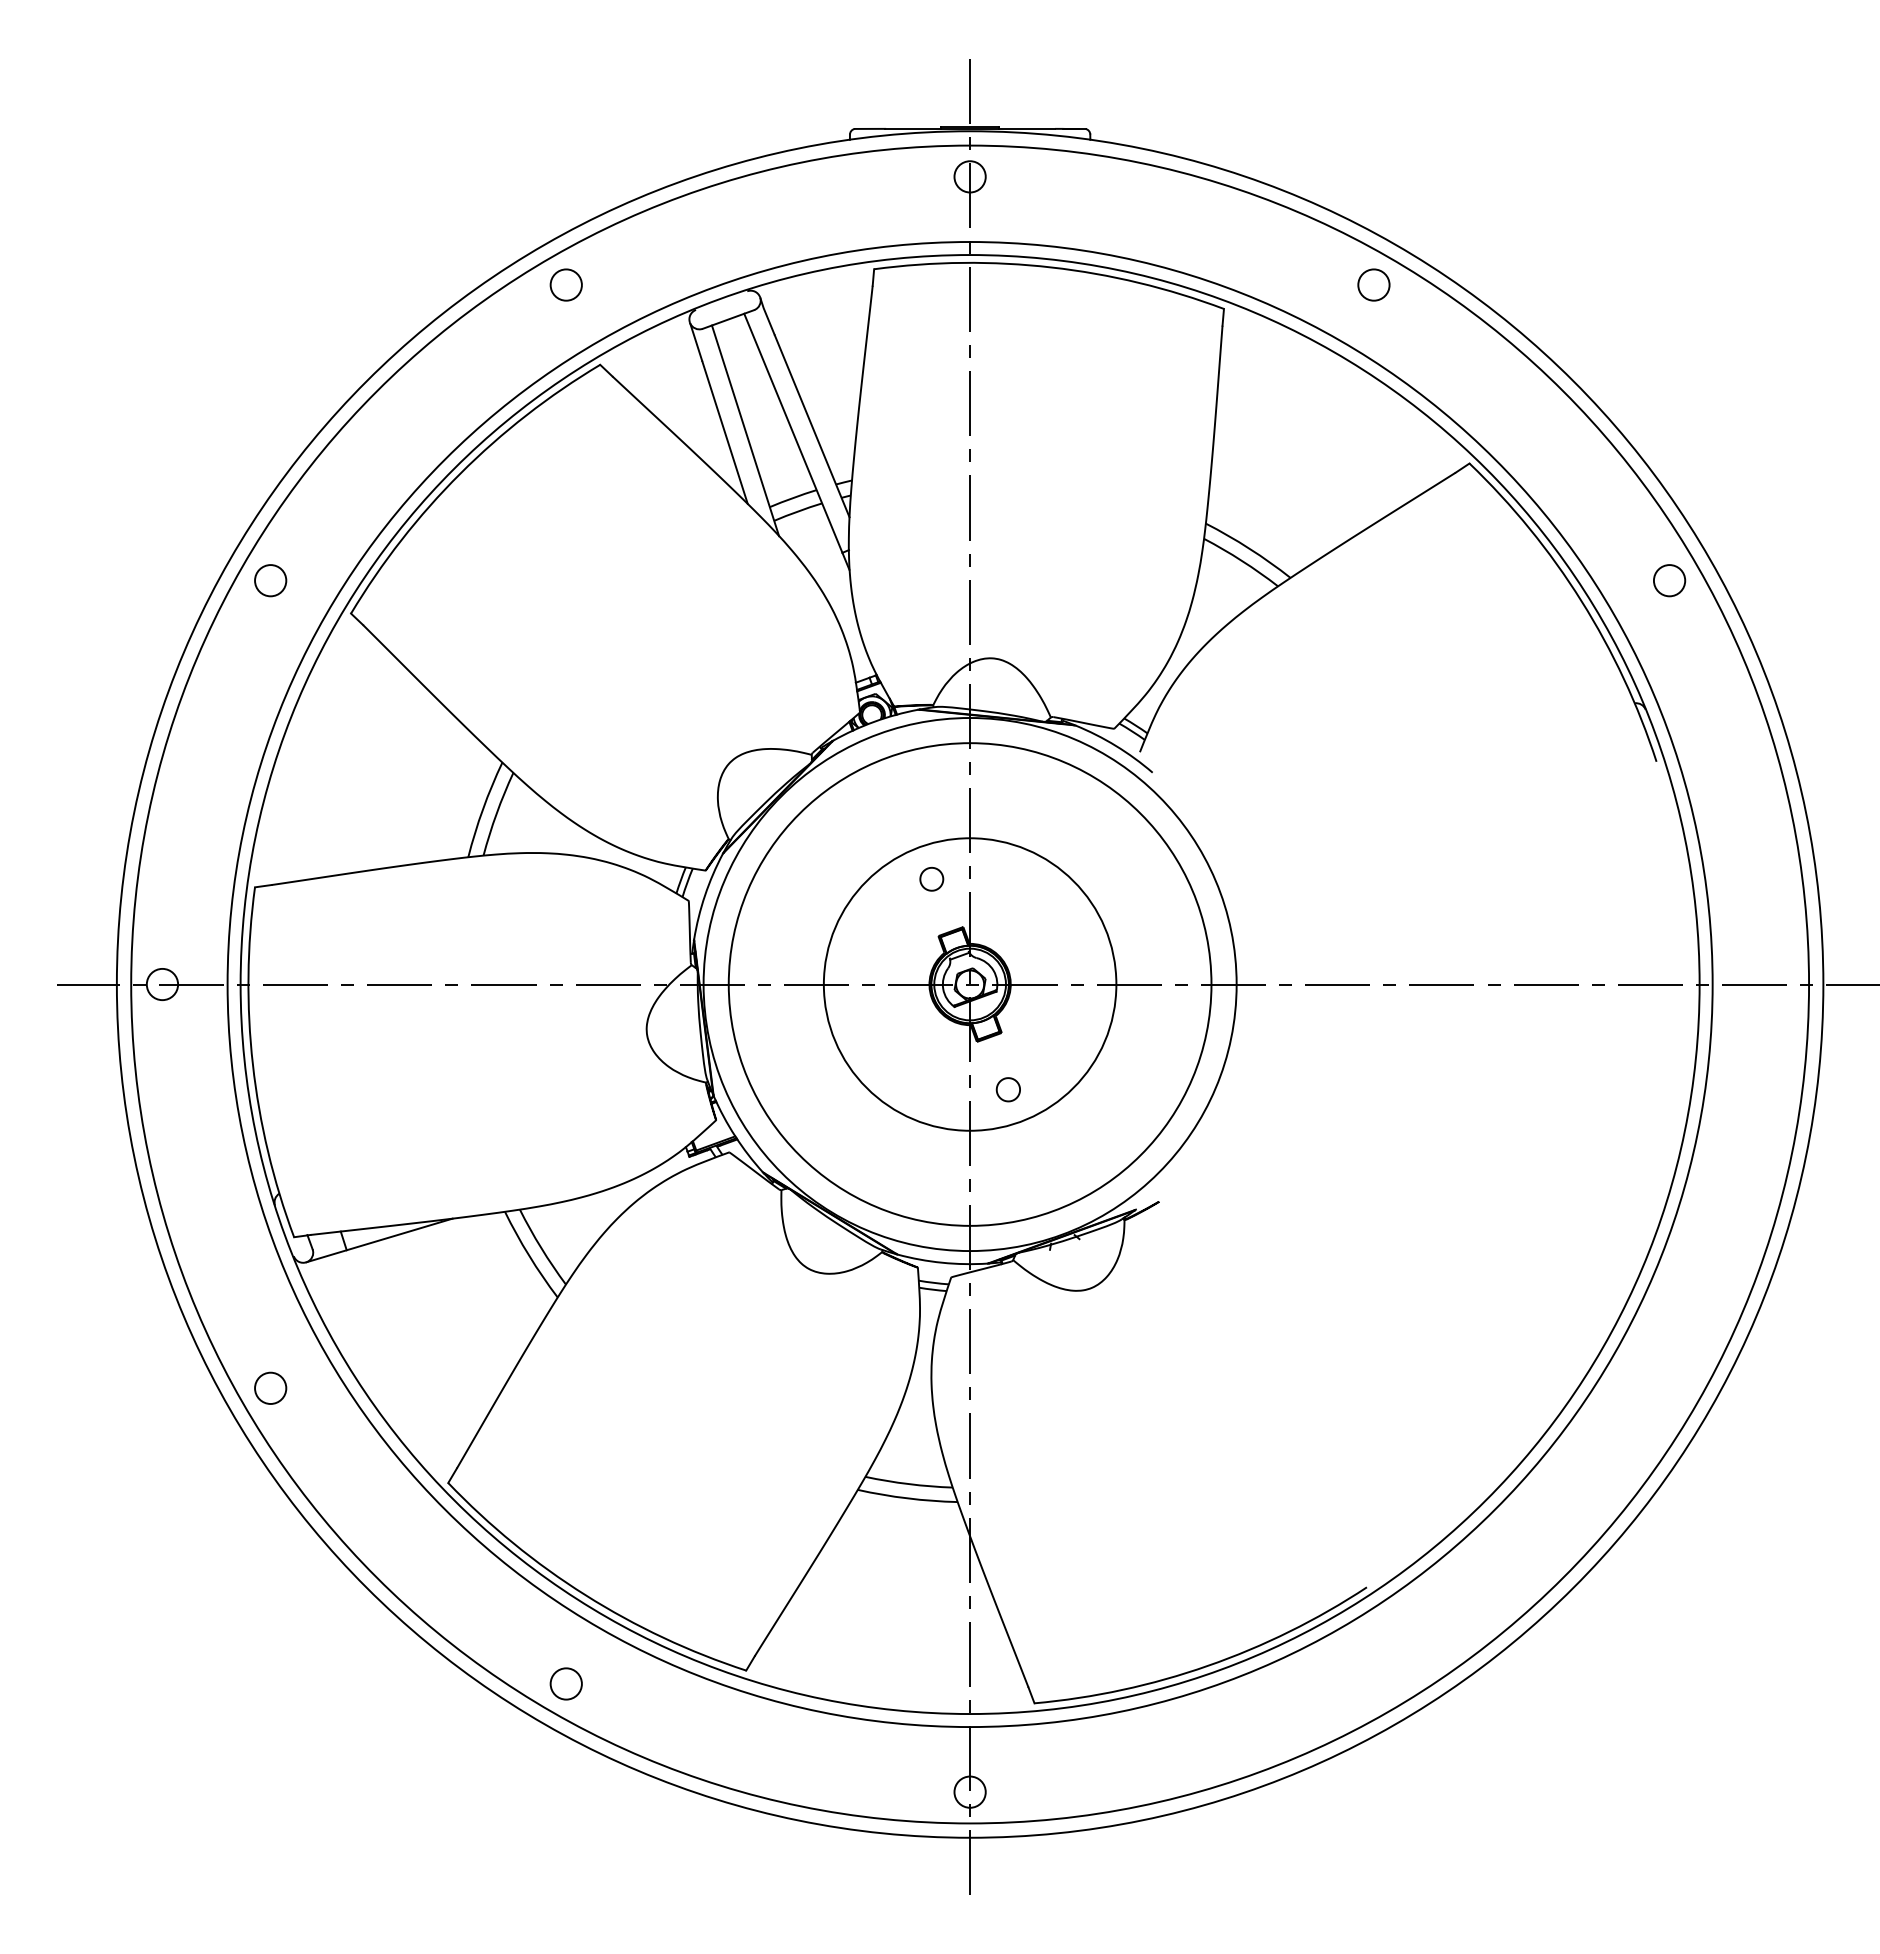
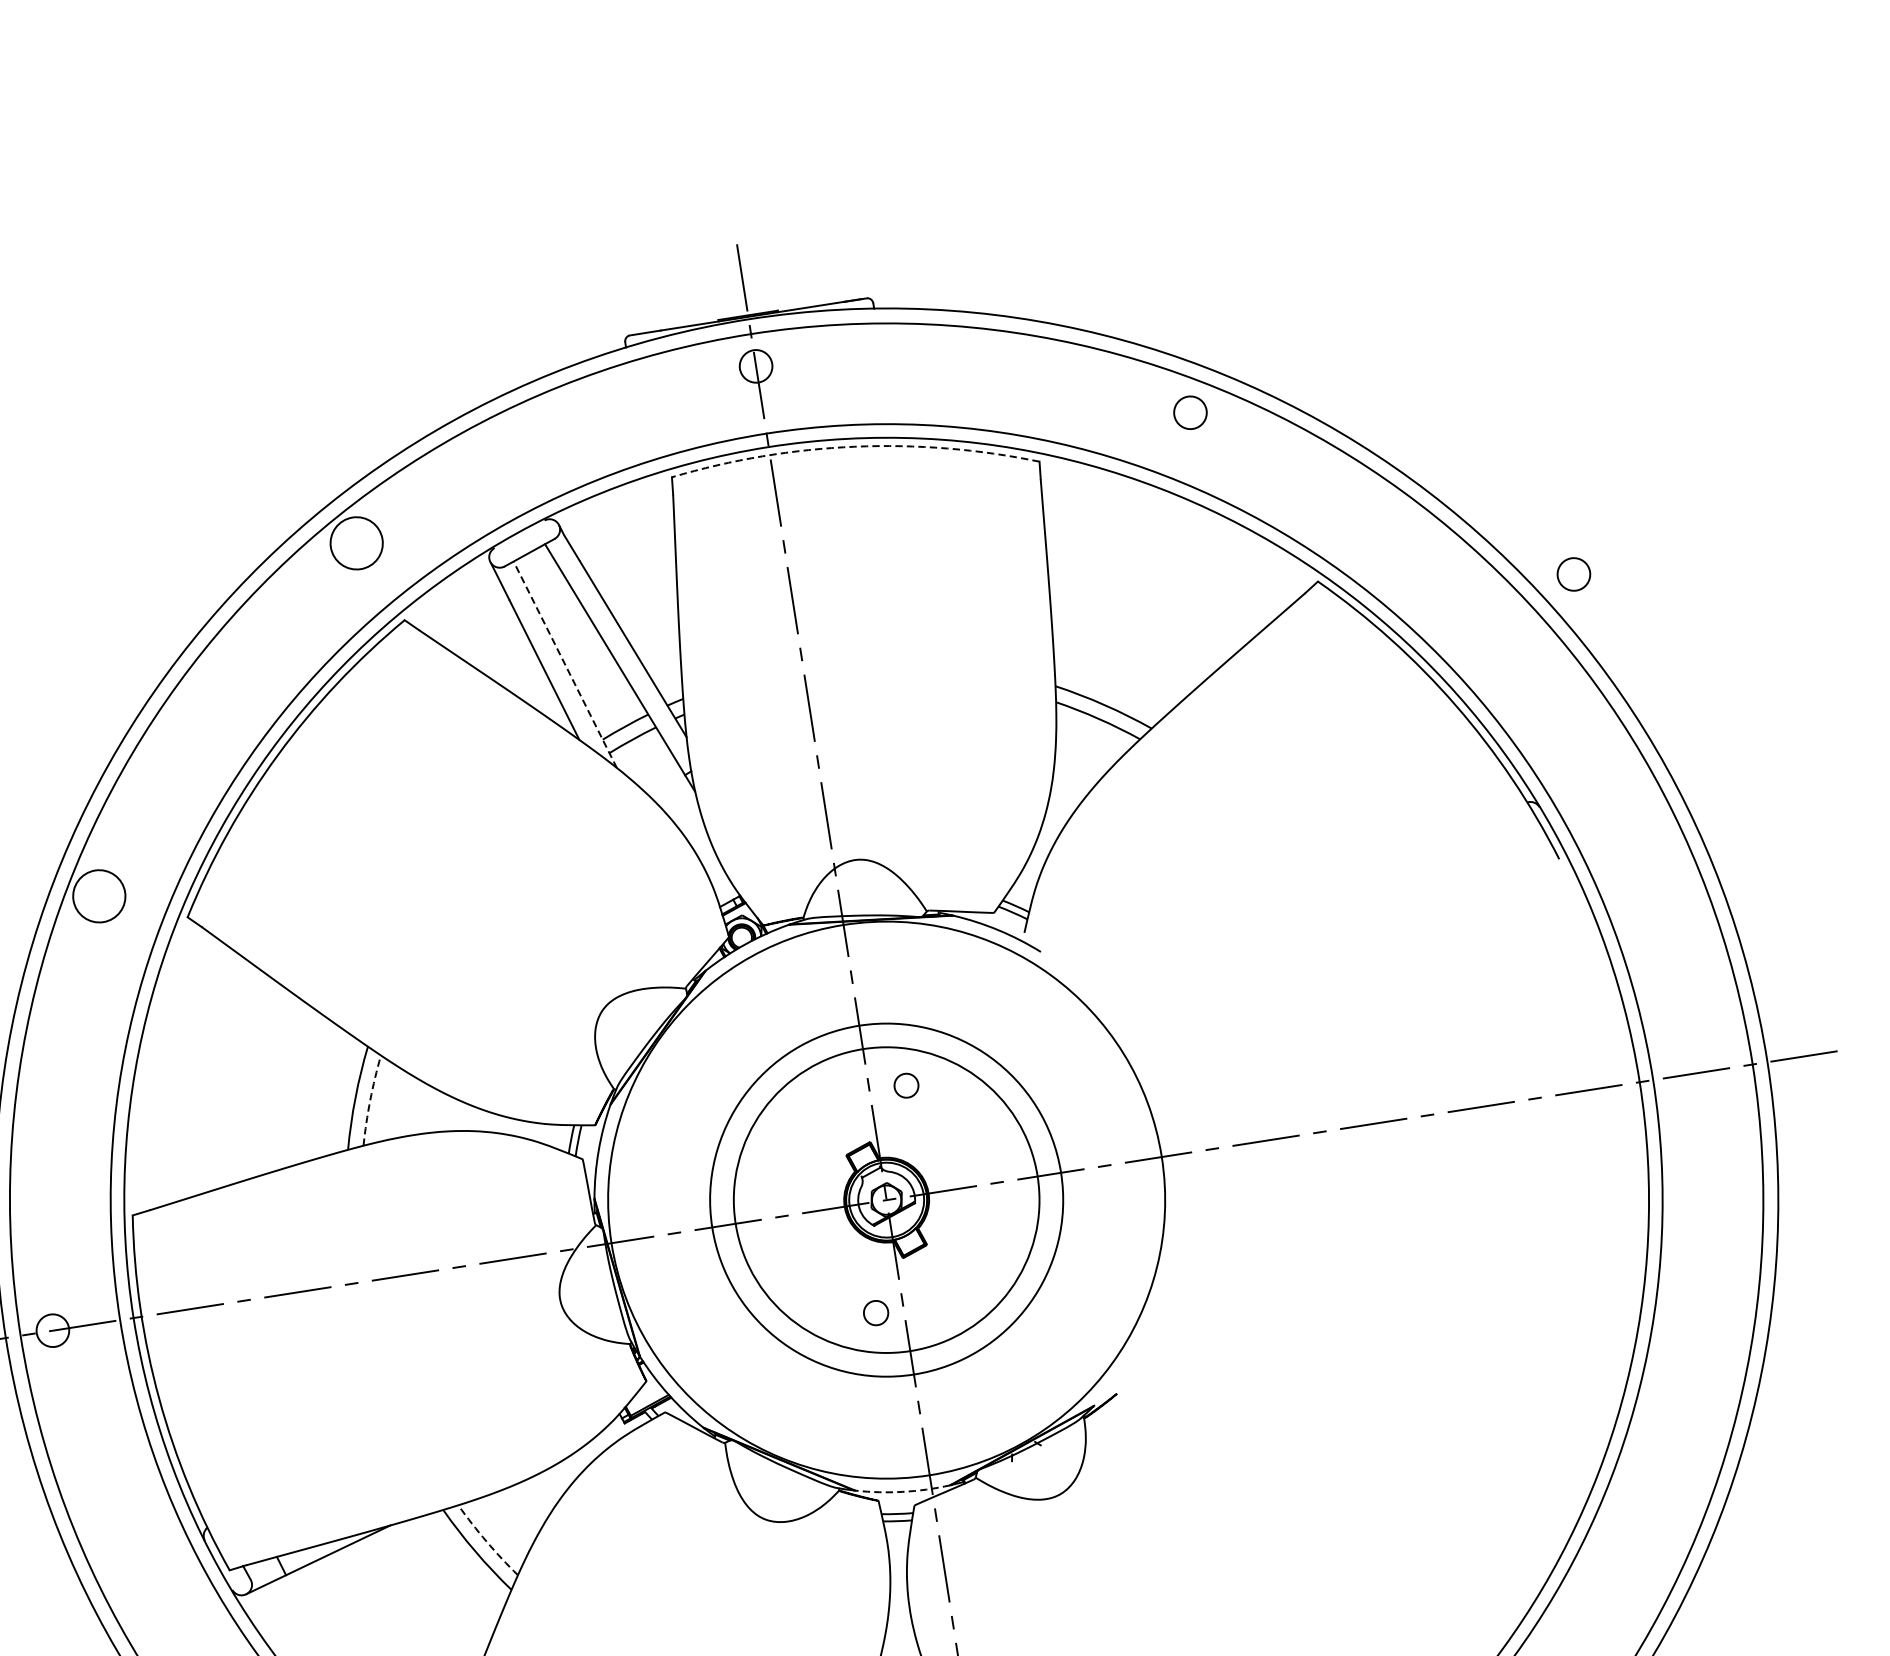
arc: (1051, 267) -> (854, 446), solid -> dashed
circle: (565, 284) -> (355, 542), size x1.6
line: (745, 430) -> (565, 664), solid -> dashed
circle: (270, 580) -> (99, 896), size x1.6
circle: (1669, 580) -> (1573, 574), moved
arc: (496, 813) -> (370, 1100), solid -> dashed
part: (931, 879) -> (906, 1086), moved
circle: (969, 984) -> (886, 1200), size x0.7
part: (1007, 1089) -> (875, 1312), moved
arc: (541, 1248) -> (486, 1541), solid -> dashed
arc: (942, 1262) -> (903, 1491), solid -> dashed

